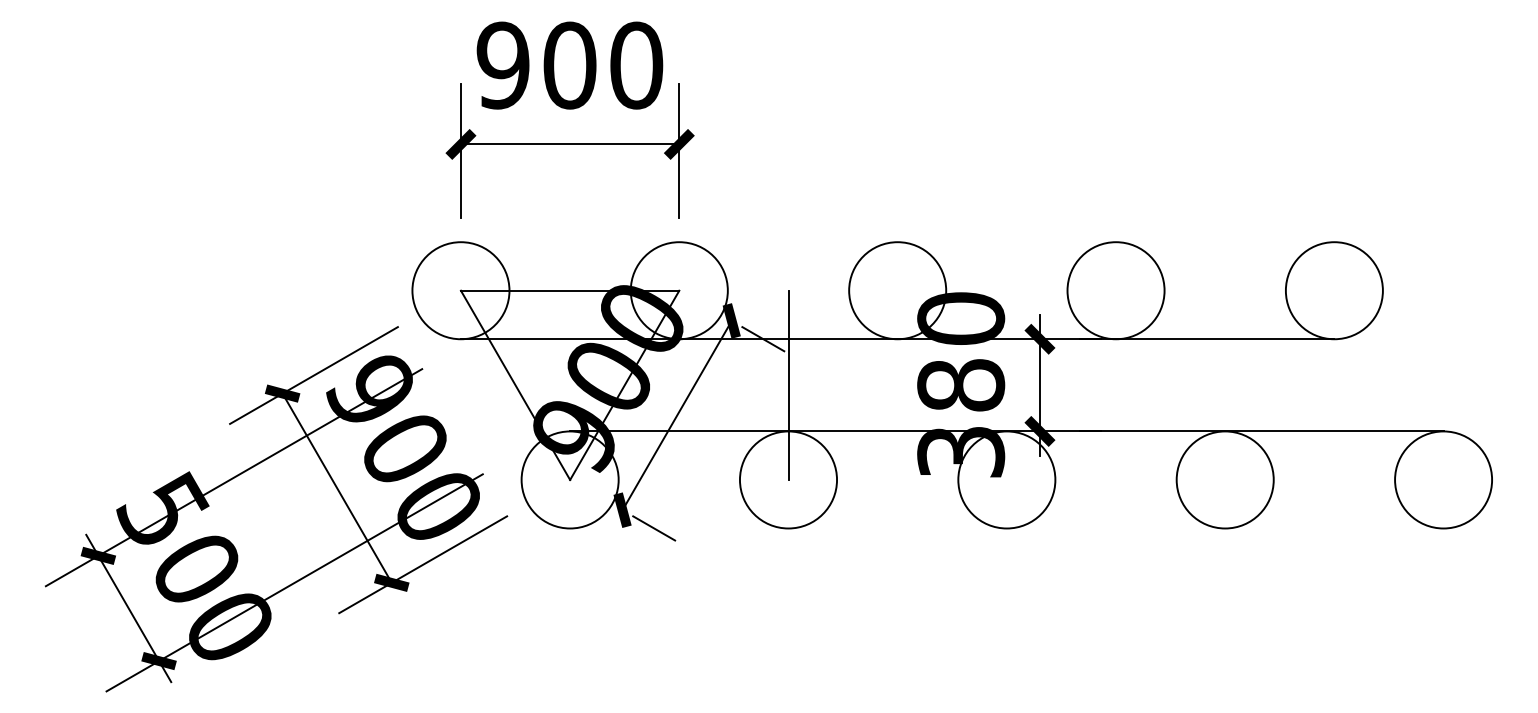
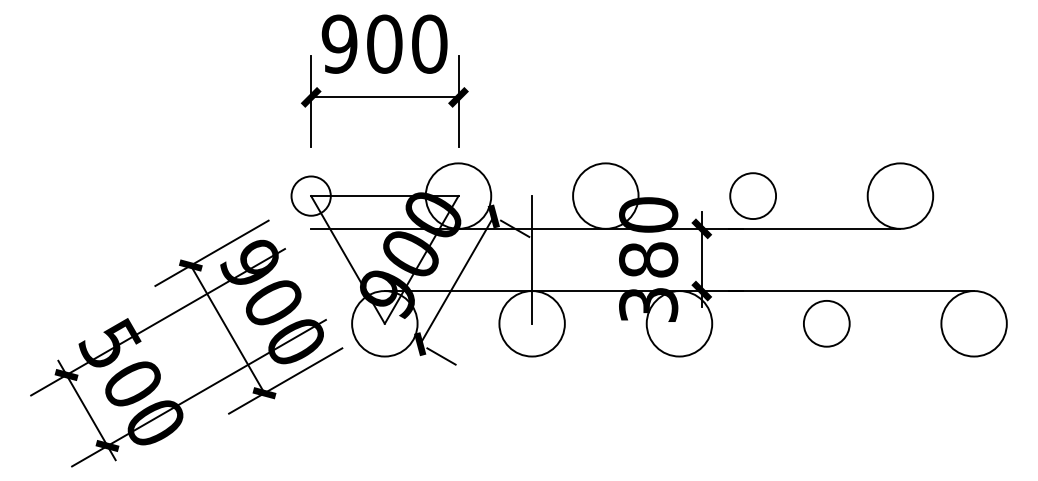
circle: (459, 289) -> (310, 195), size x0.6
circle: (1115, 289) -> (752, 195), size x0.7
circle: (1224, 479) -> (826, 323), size x0.7

